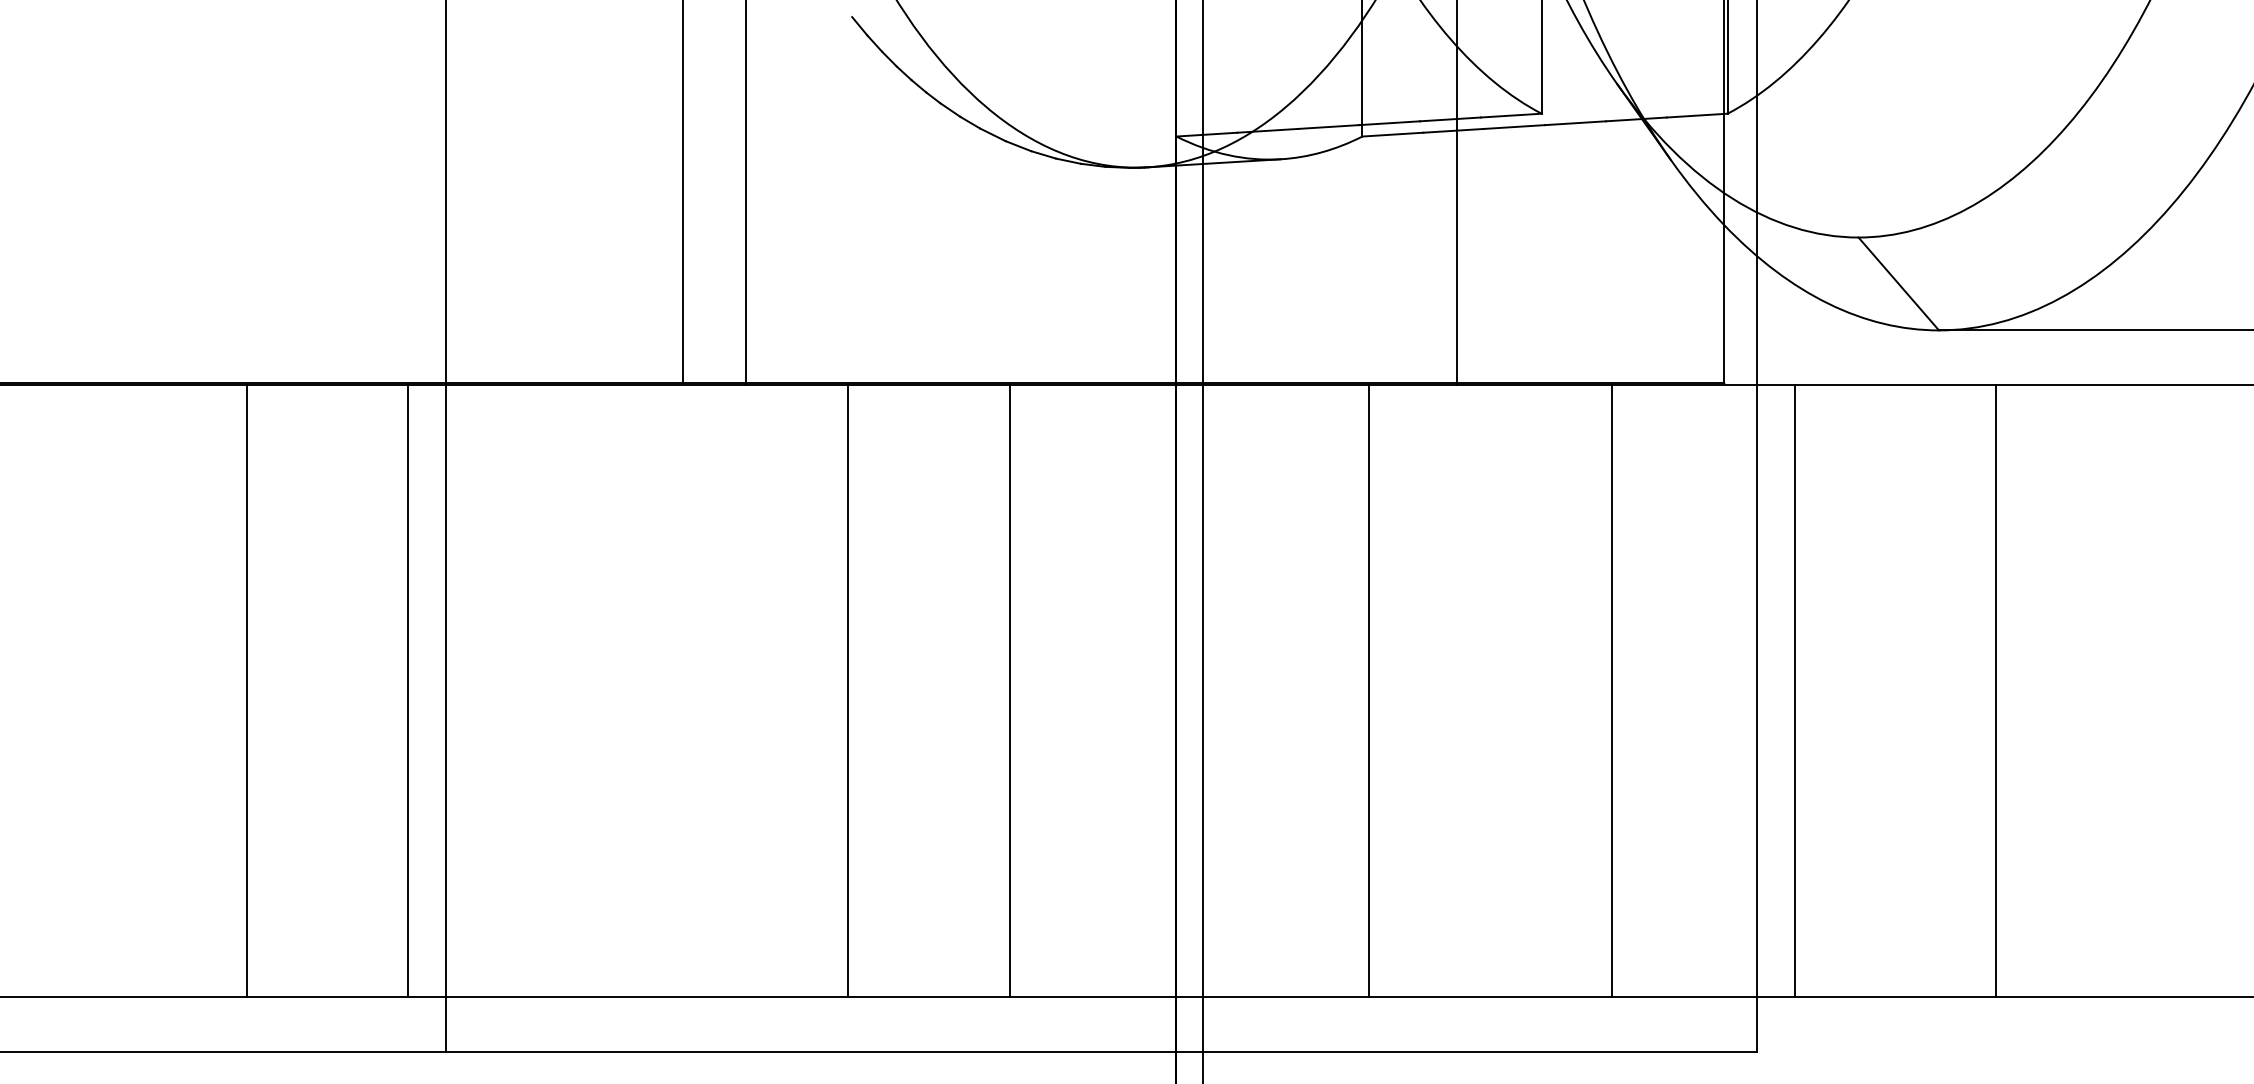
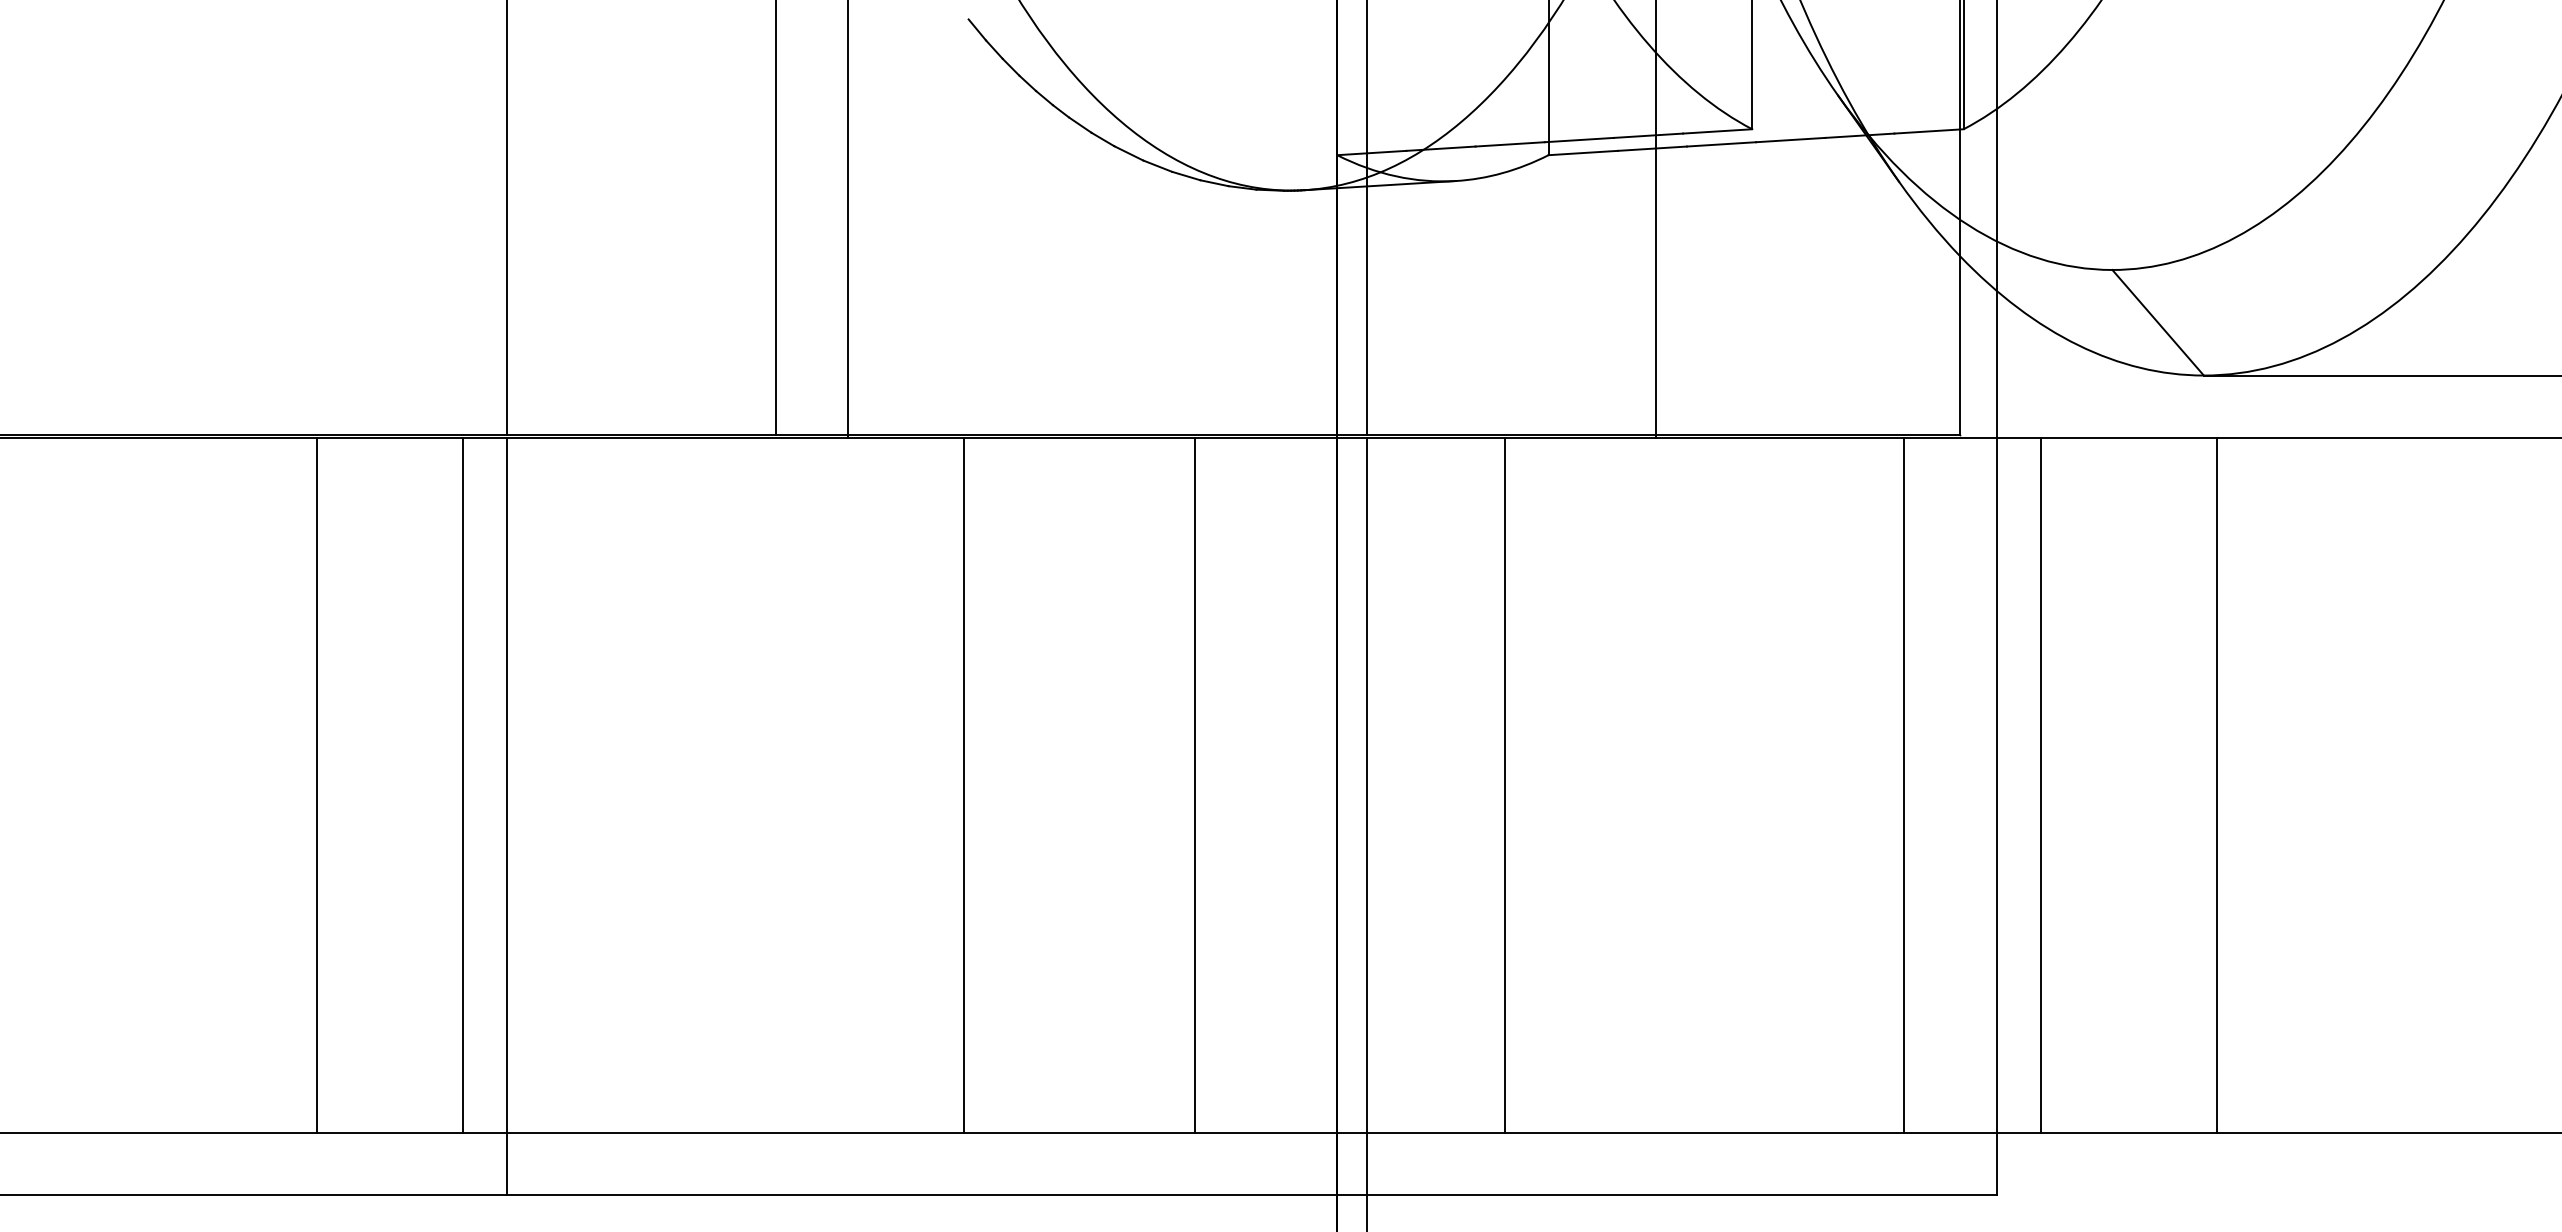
line: (246, 691) -> (317, 785), moved
line: (1010, 691) -> (1195, 785), moved
line: (1369, 691) -> (1505, 785), moved
line: (1611, 691) -> (1903, 785), moved
line: (1995, 691) -> (2217, 785), moved

